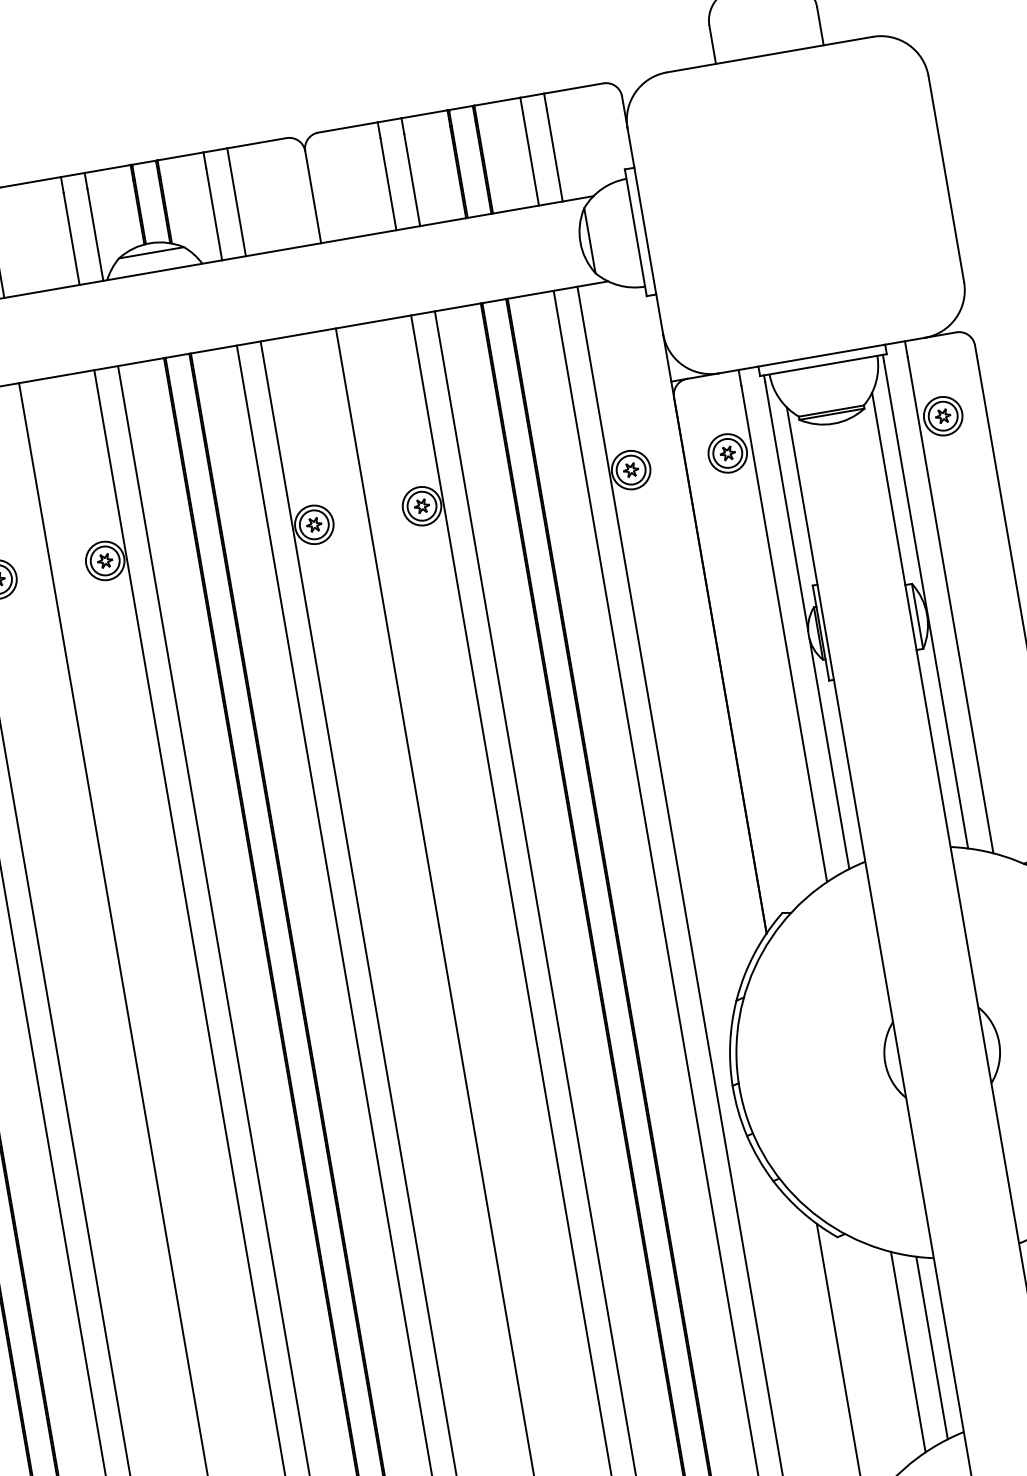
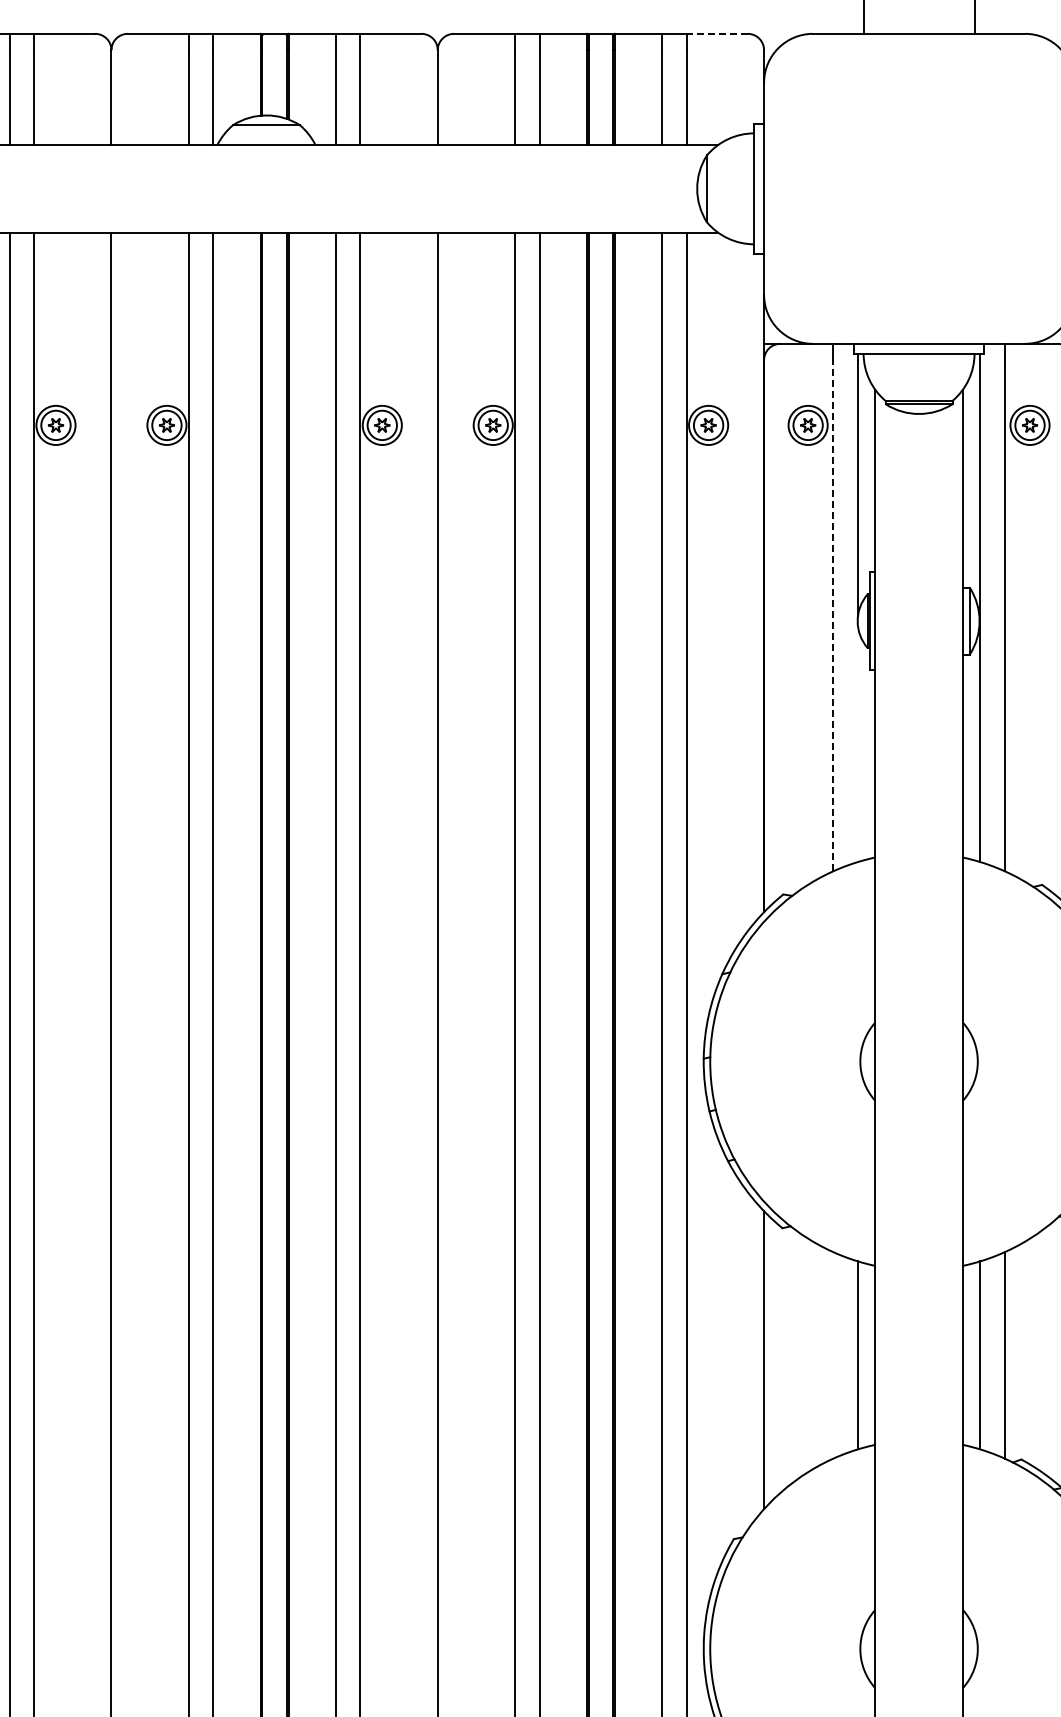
line: (574, 88) -> (717, 33), solid -> dashed
line: (784, 633) -> (833, 615), solid -> dashed
line: (829, 753) -> (857, 743), removed
line: (908, 1352) -> (833, 1355), removed

